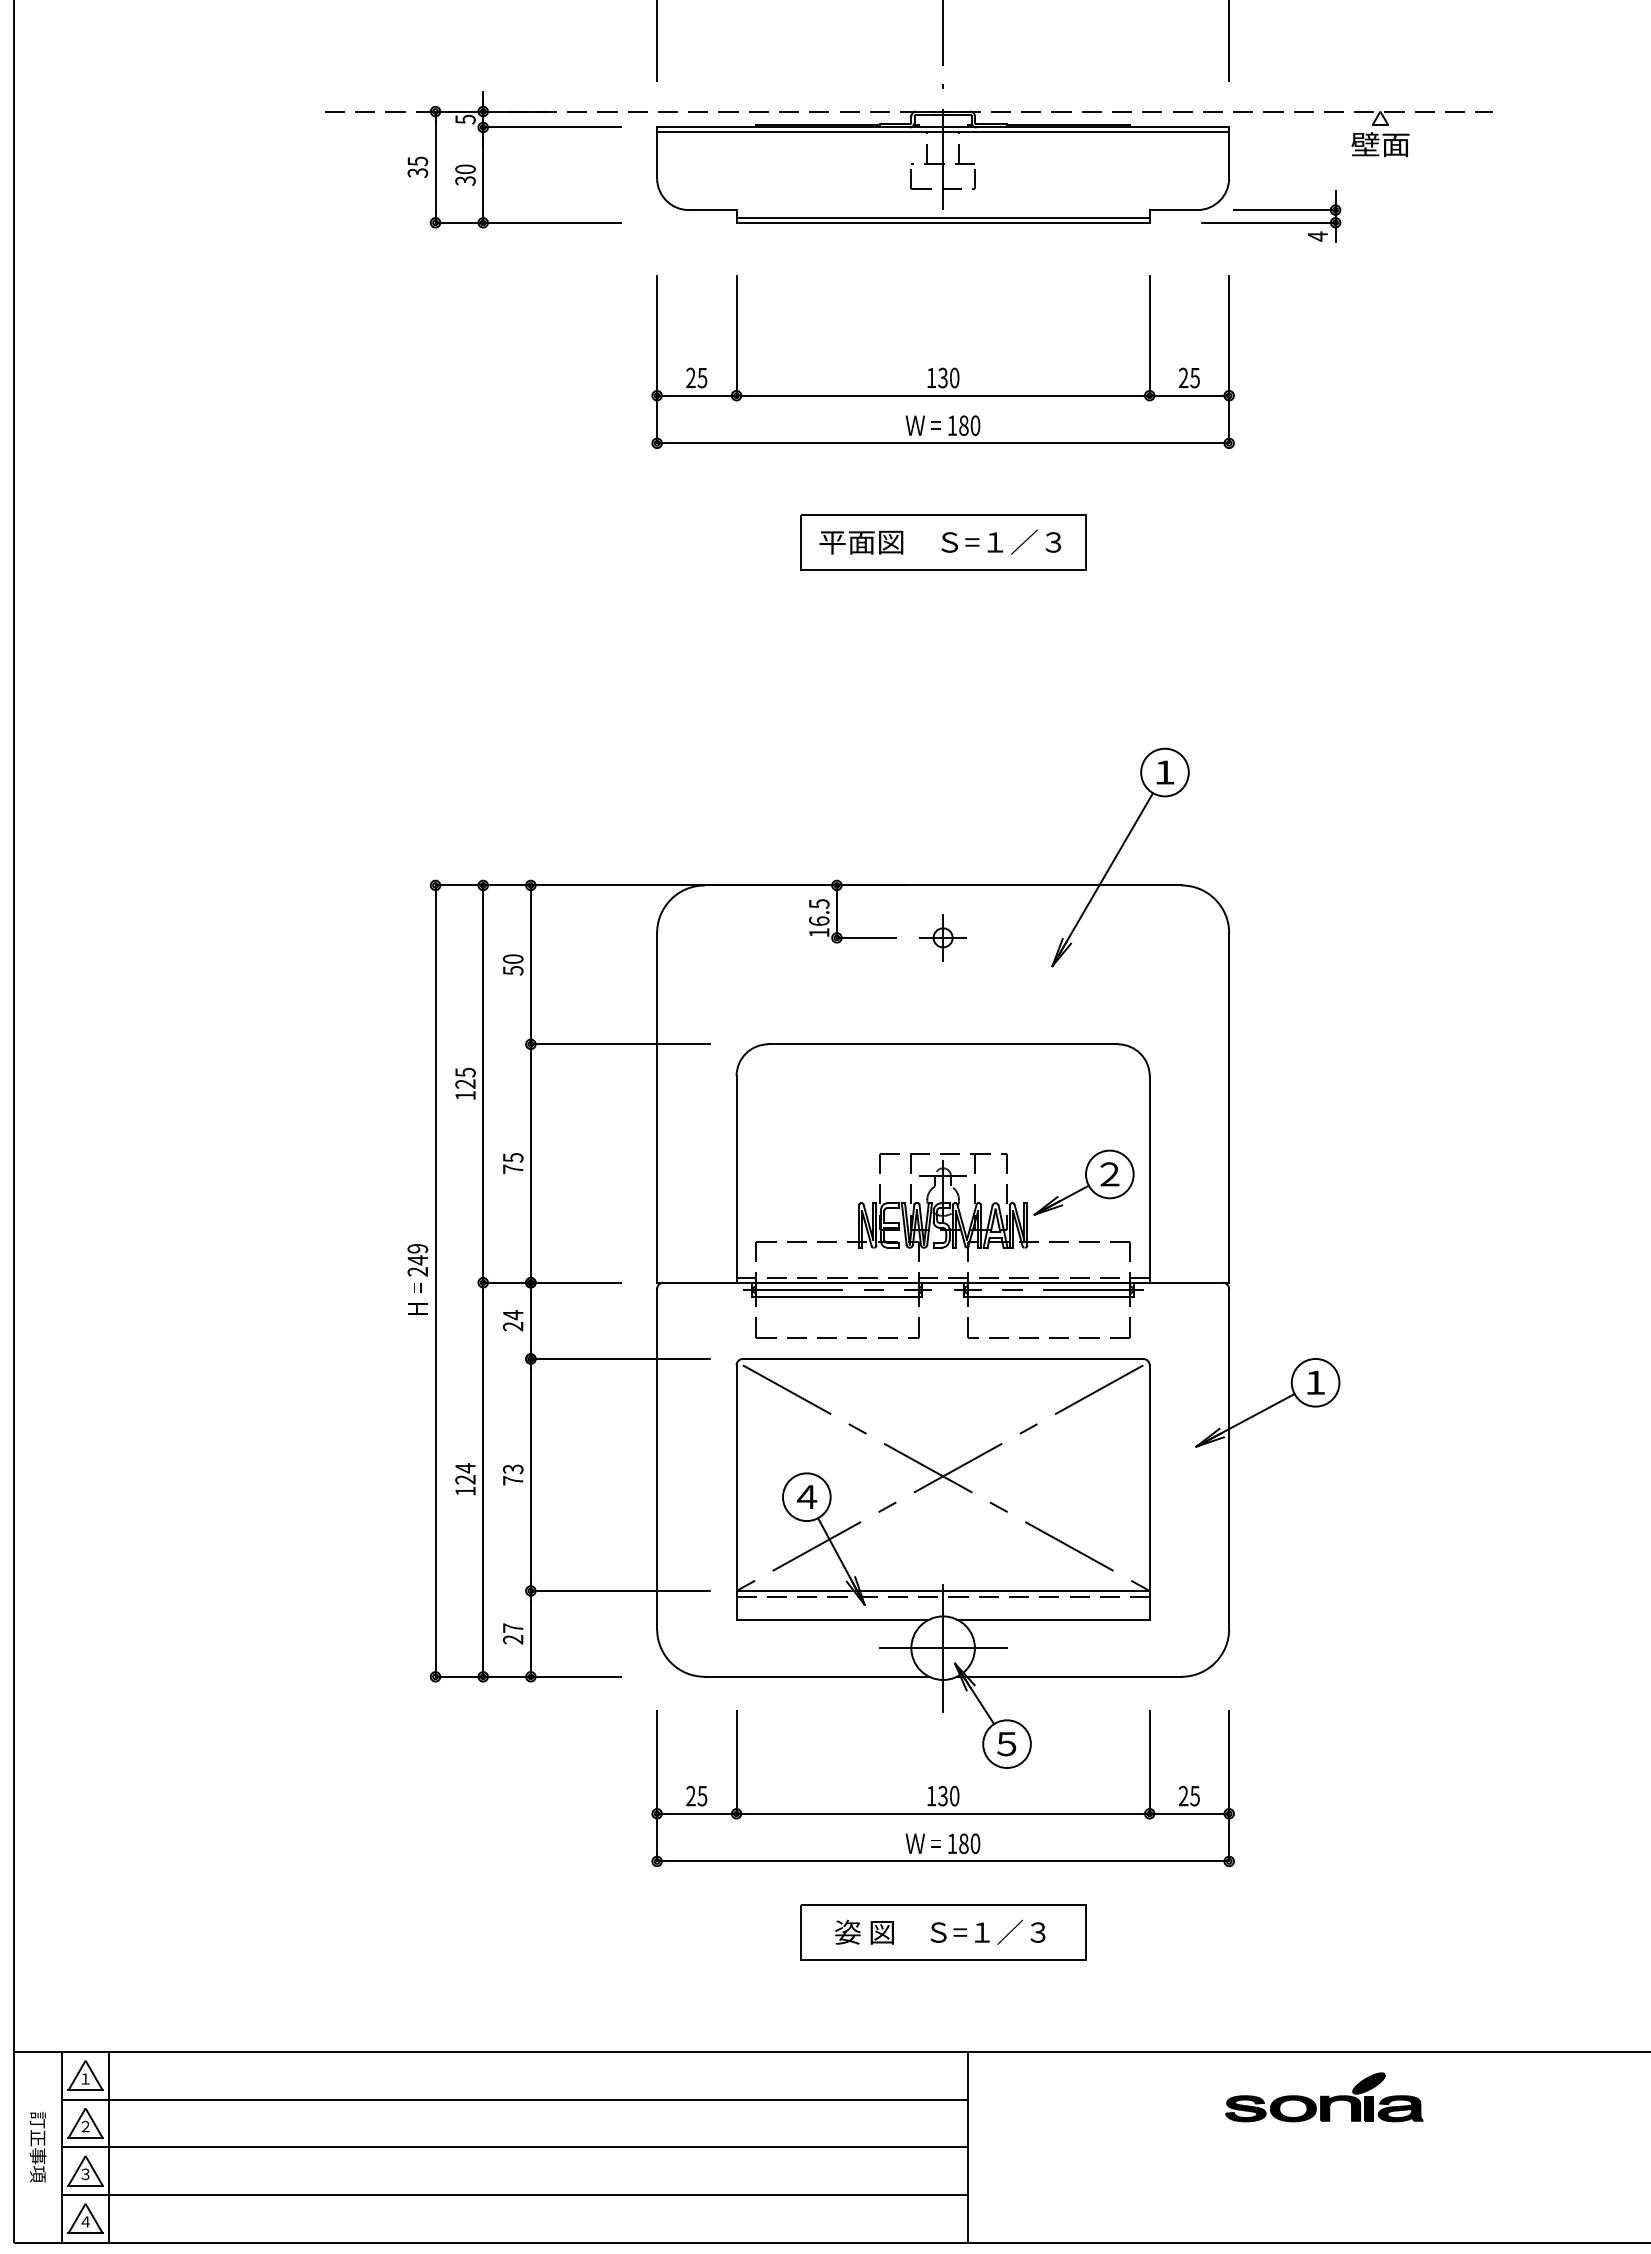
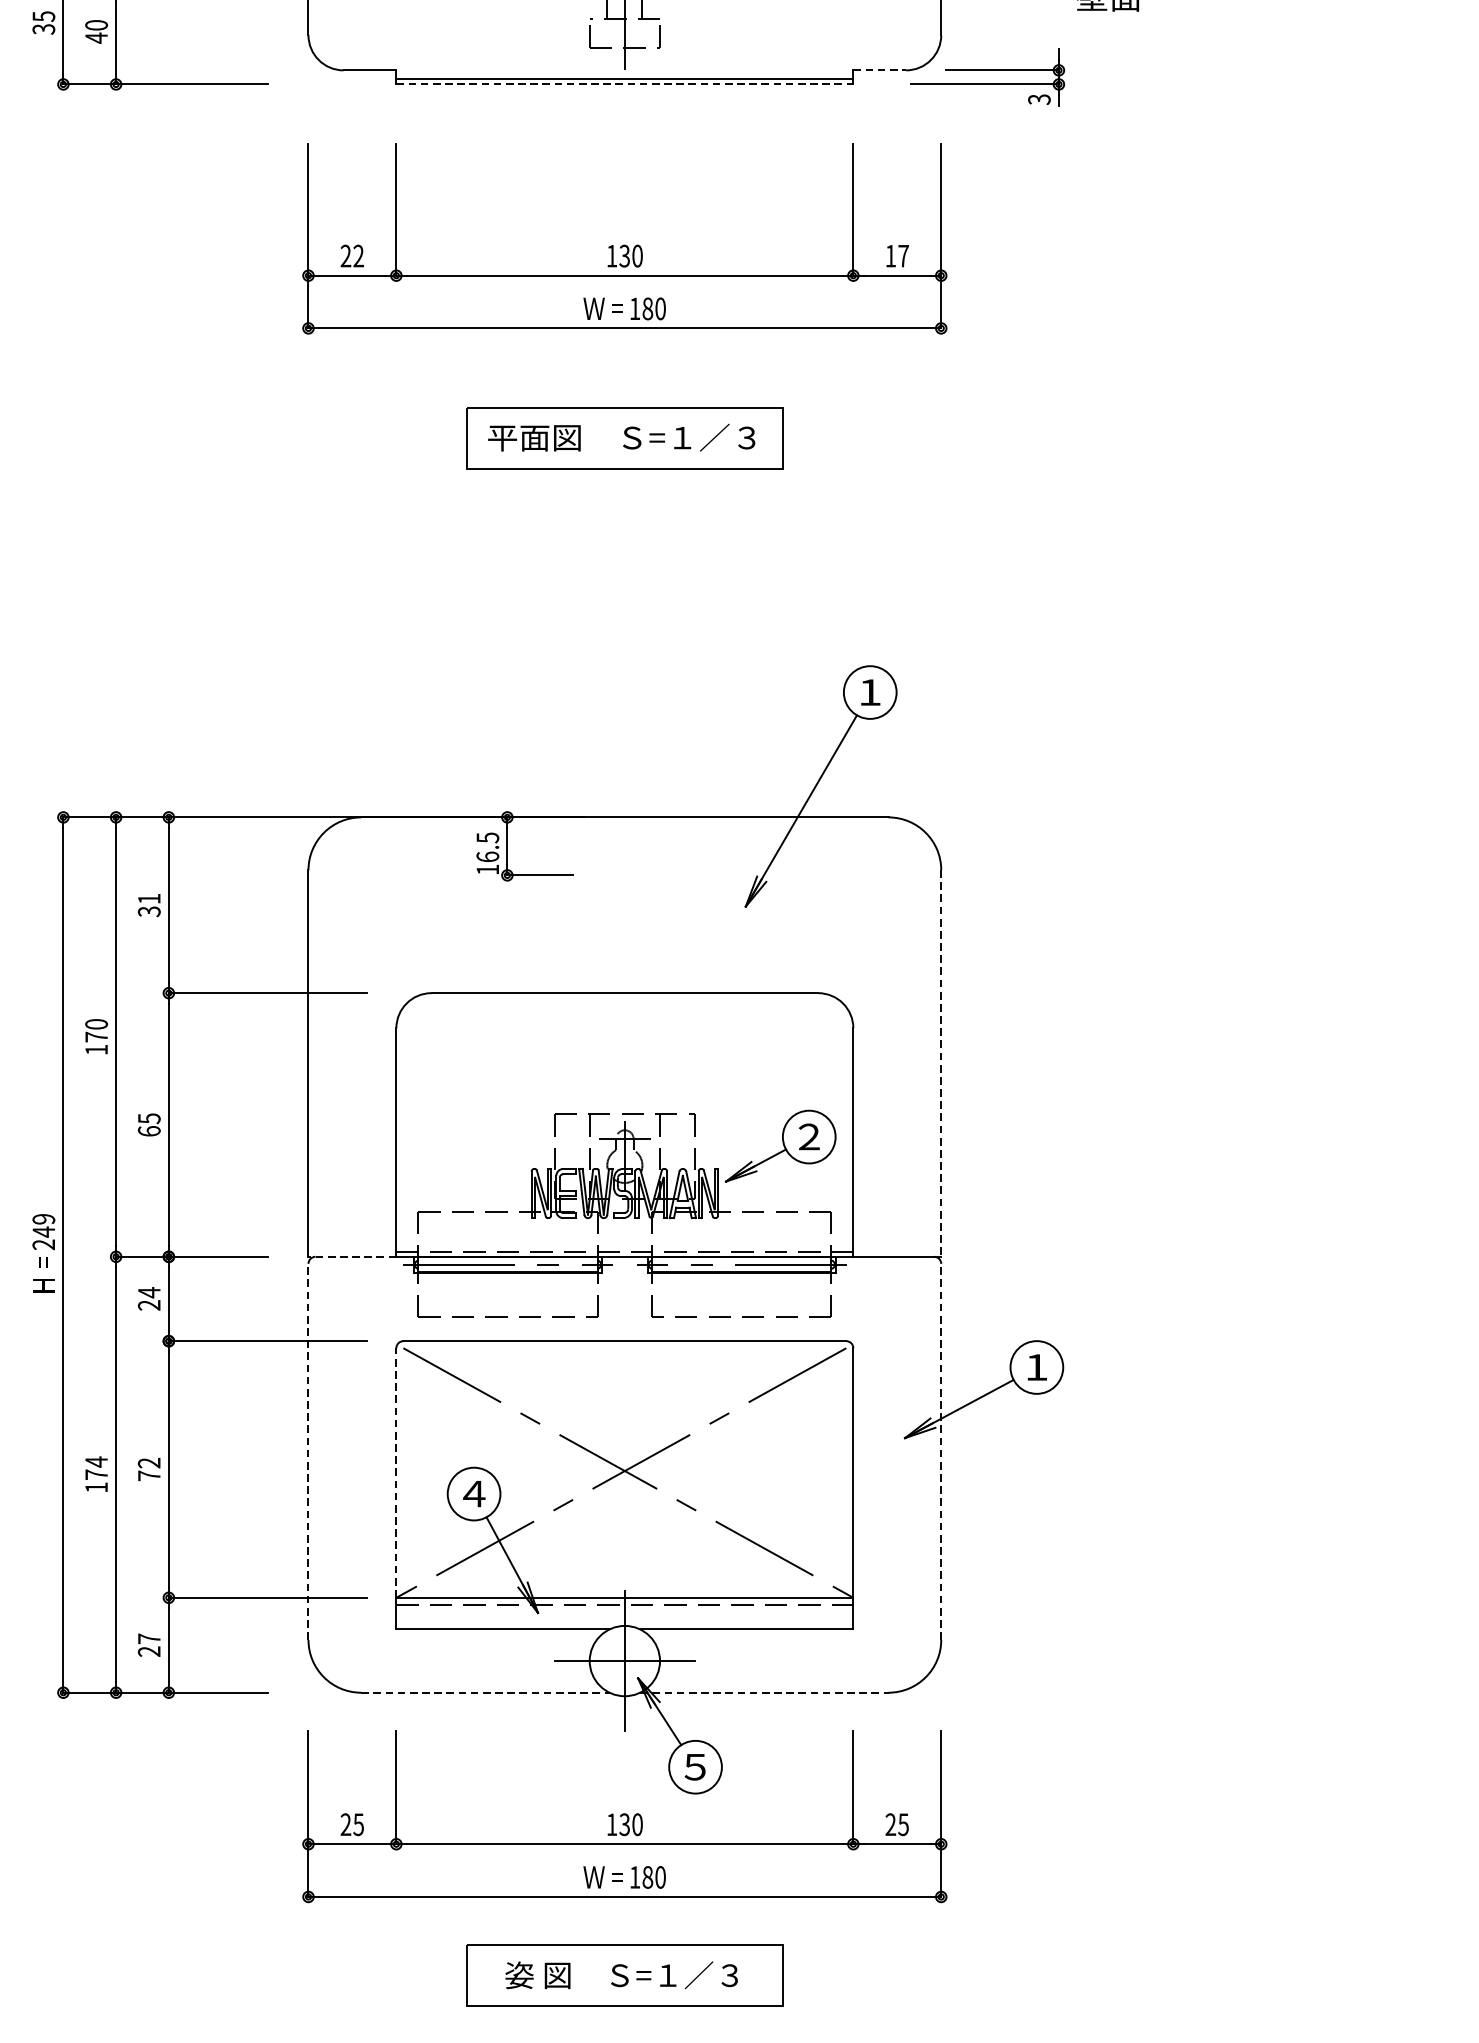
text: (465, 180) -> (96, 37), 30 -> 40
line: (1173, 210) -> (879, 70), solid -> dashed
line: (943, 222) -> (625, 84), solid -> dashed
text: (1317, 236) -> (1038, 99), 4 -> 3
text: (702, 377) -> (358, 255), 25 -> 22
text: (1188, 377) -> (896, 255), 25 -> 17
part: (942, 937) -> (624, 874), removed
text: (512, 964) -> (148, 904), 50 -> 31
text: (465, 1077) -> (96, 1029), 125 -> 170
line: (1229, 1107) -> (941, 1063), solid -> dashed
text: (512, 1168) -> (148, 1130), 75 -> 65
line: (696, 1282) -> (352, 1256), solid -> dashed
line: (657, 1458) -> (308, 1451), solid -> dashed
line: (1229, 1458) -> (941, 1451), solid -> dashed
text: (513, 1469) -> (149, 1463), 73 -> 72
line: (736, 1478) -> (396, 1473), solid -> dashed
text: (465, 1479) -> (96, 1474), 124 -> 174
line: (817, 1676) -> (485, 1692), solid -> dashed
line: (1069, 1676) -> (764, 1692), solid -> dashed

